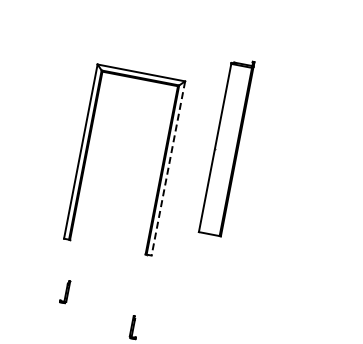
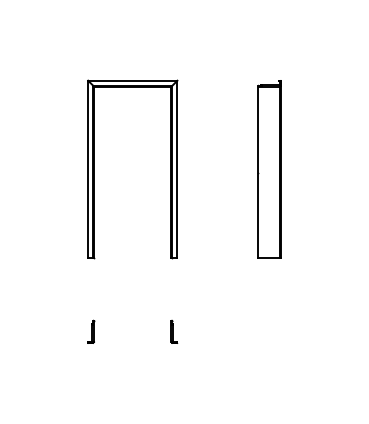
part: (226, 147) -> (269, 169), moved
line: (168, 168) -> (177, 169), dashed -> solid
part: (65, 291) -> (91, 331), moved

